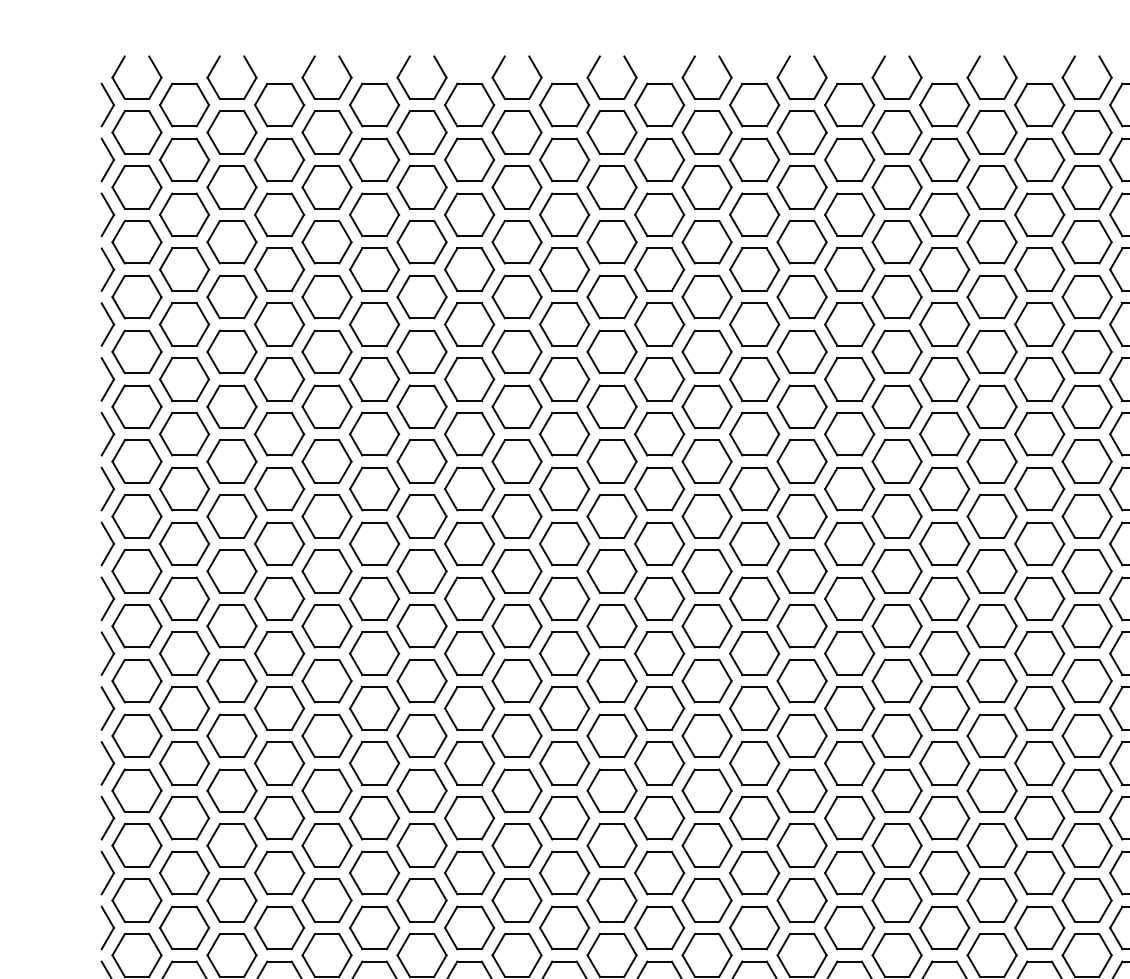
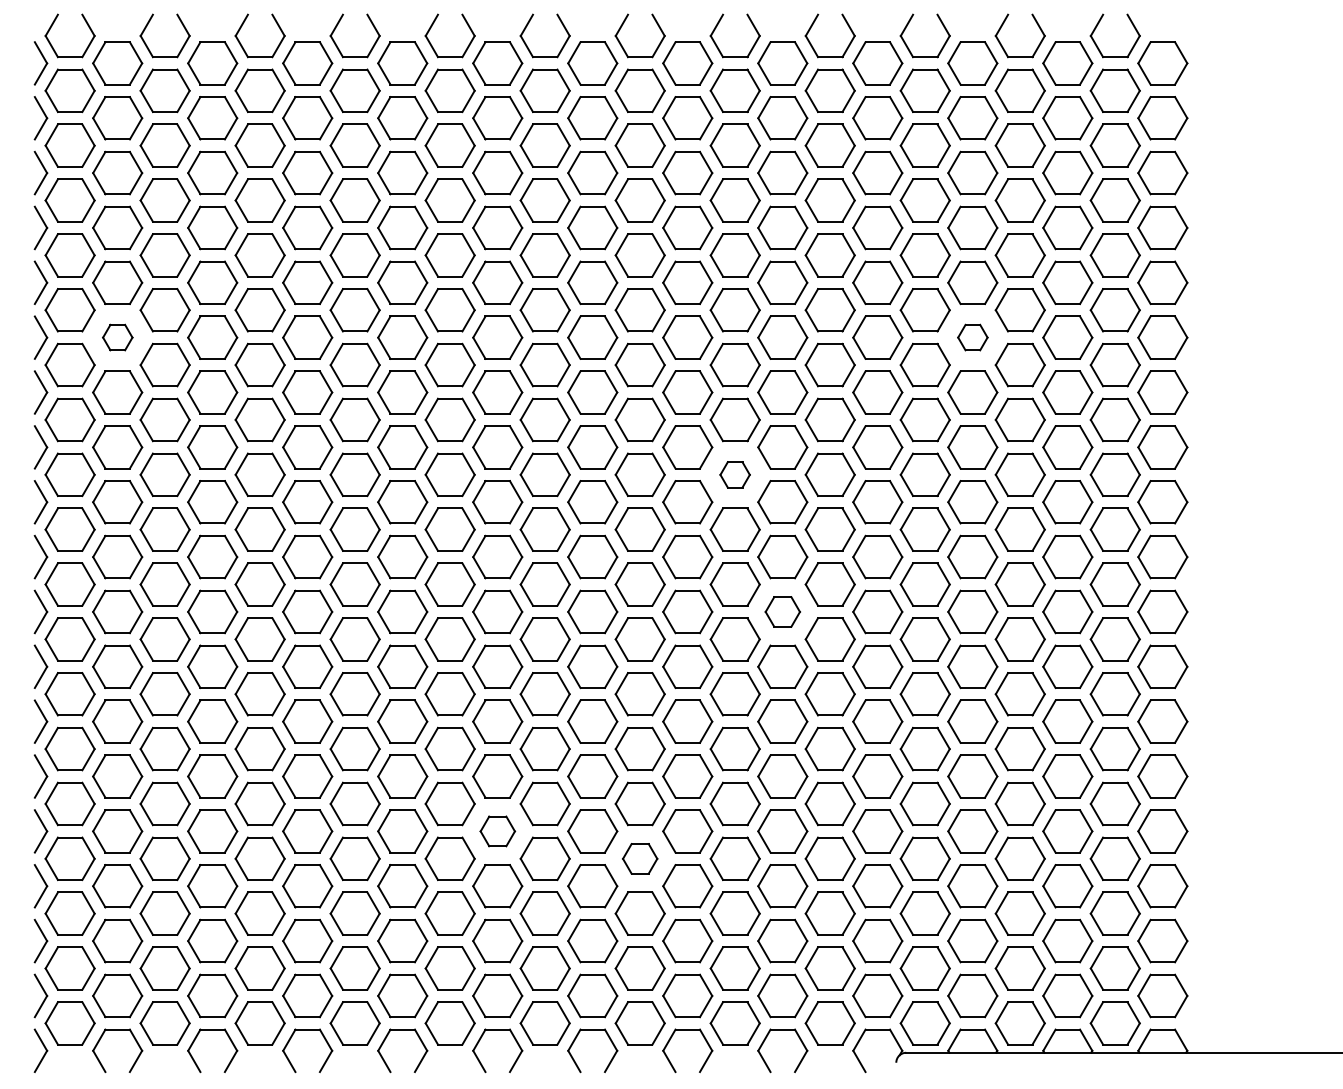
part: (184, 379) -> (117, 337), size x0.6
part: (1039, 379) -> (972, 337), size x0.6
part: (801, 516) -> (734, 474), size x0.6
part: (849, 653) -> (782, 611), size x0.7
part: (564, 873) -> (497, 831), size x0.7
part: (706, 900) -> (639, 858), size x0.7

